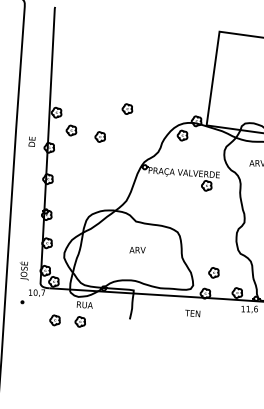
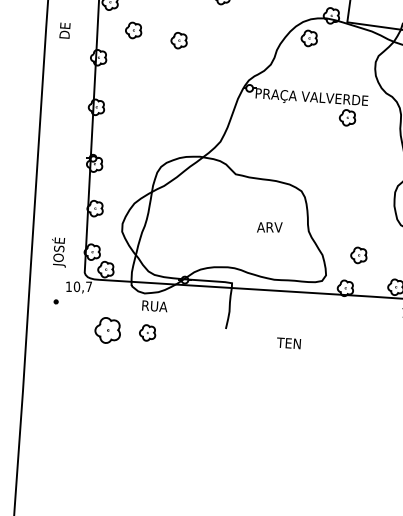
text: (31, 141) -> (64, 30), moved
text: (137, 250) -> (269, 227), moved
text: (192, 313) -> (288, 343), moved
part: (54, 320) -> (106, 330), size x1.6

